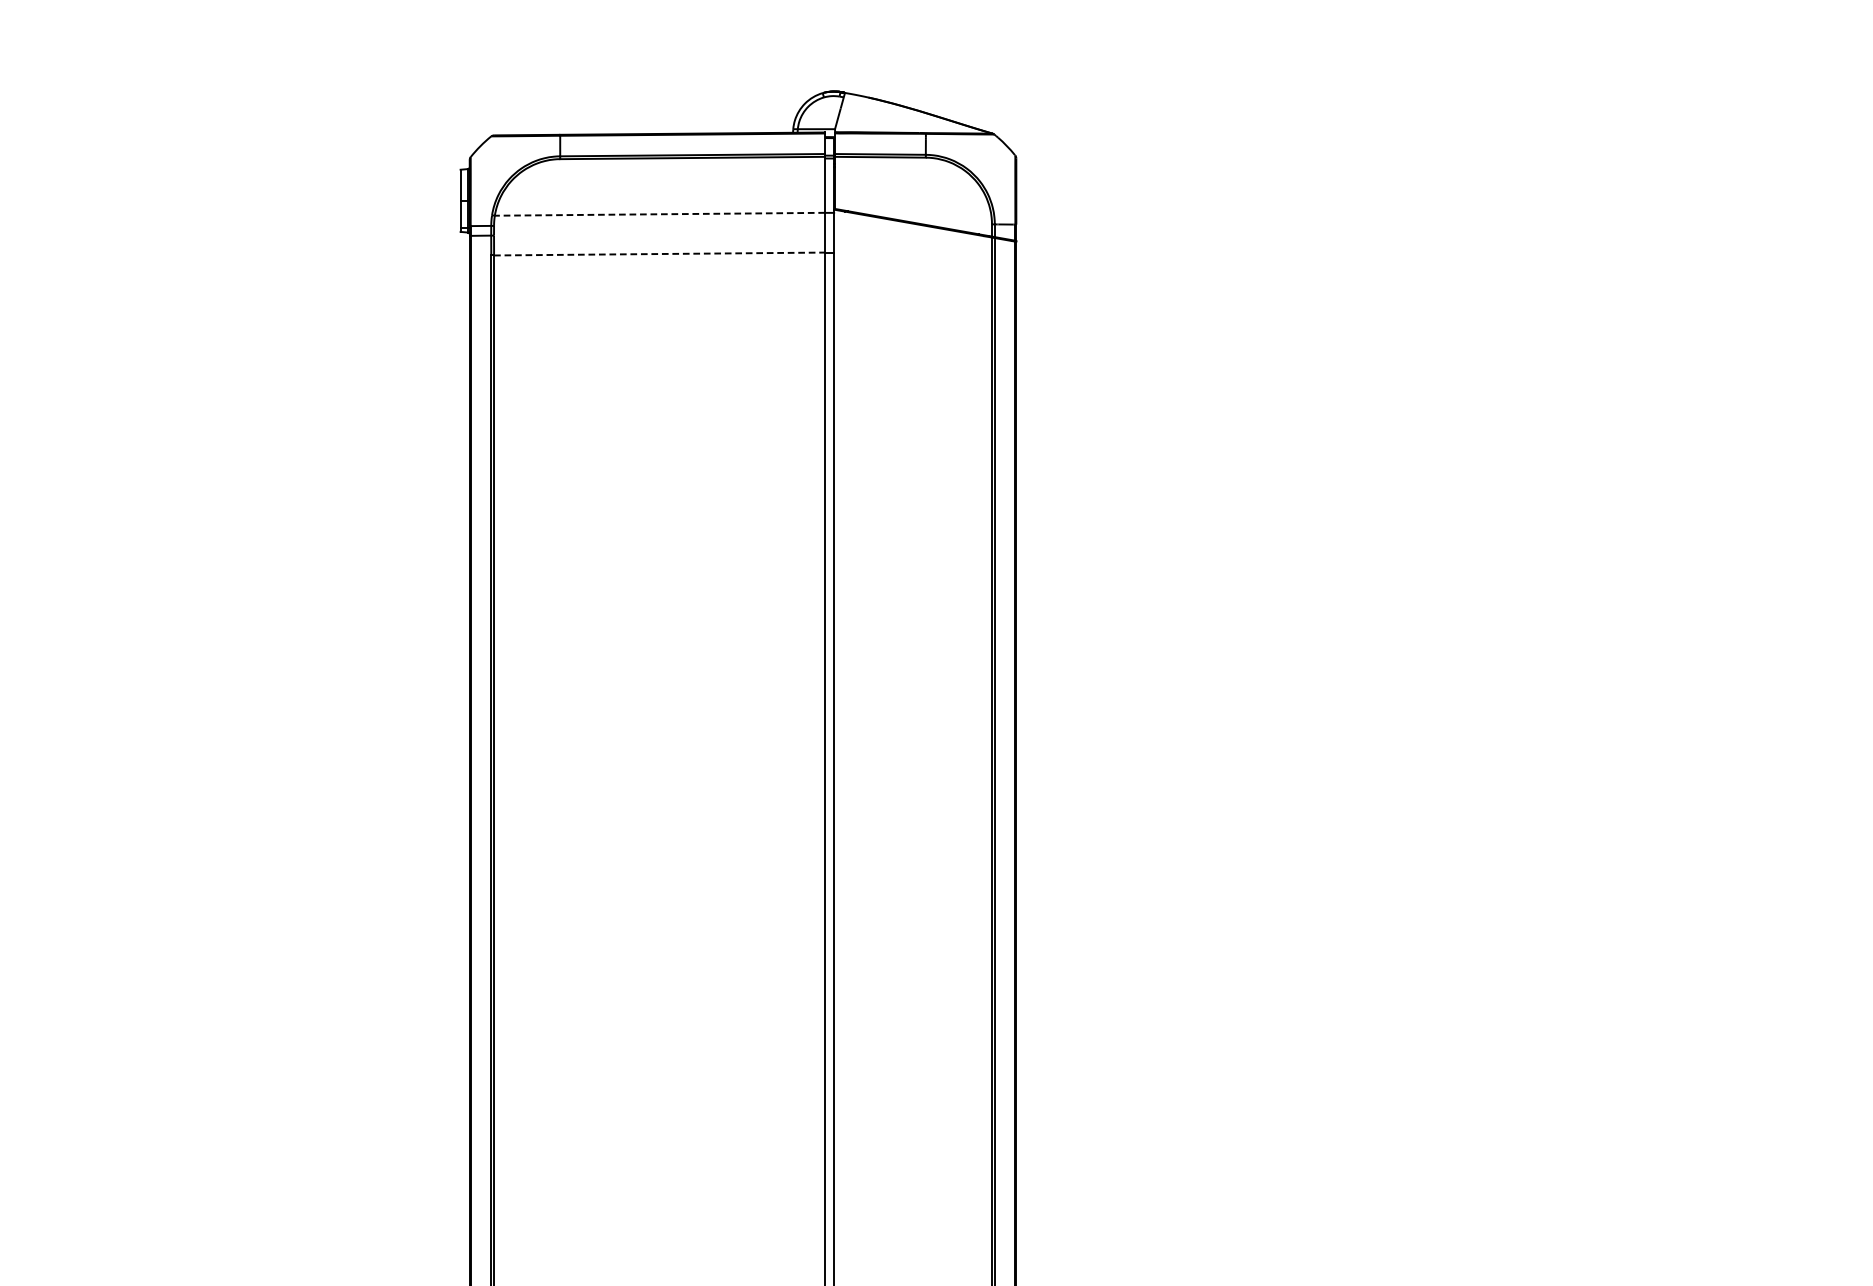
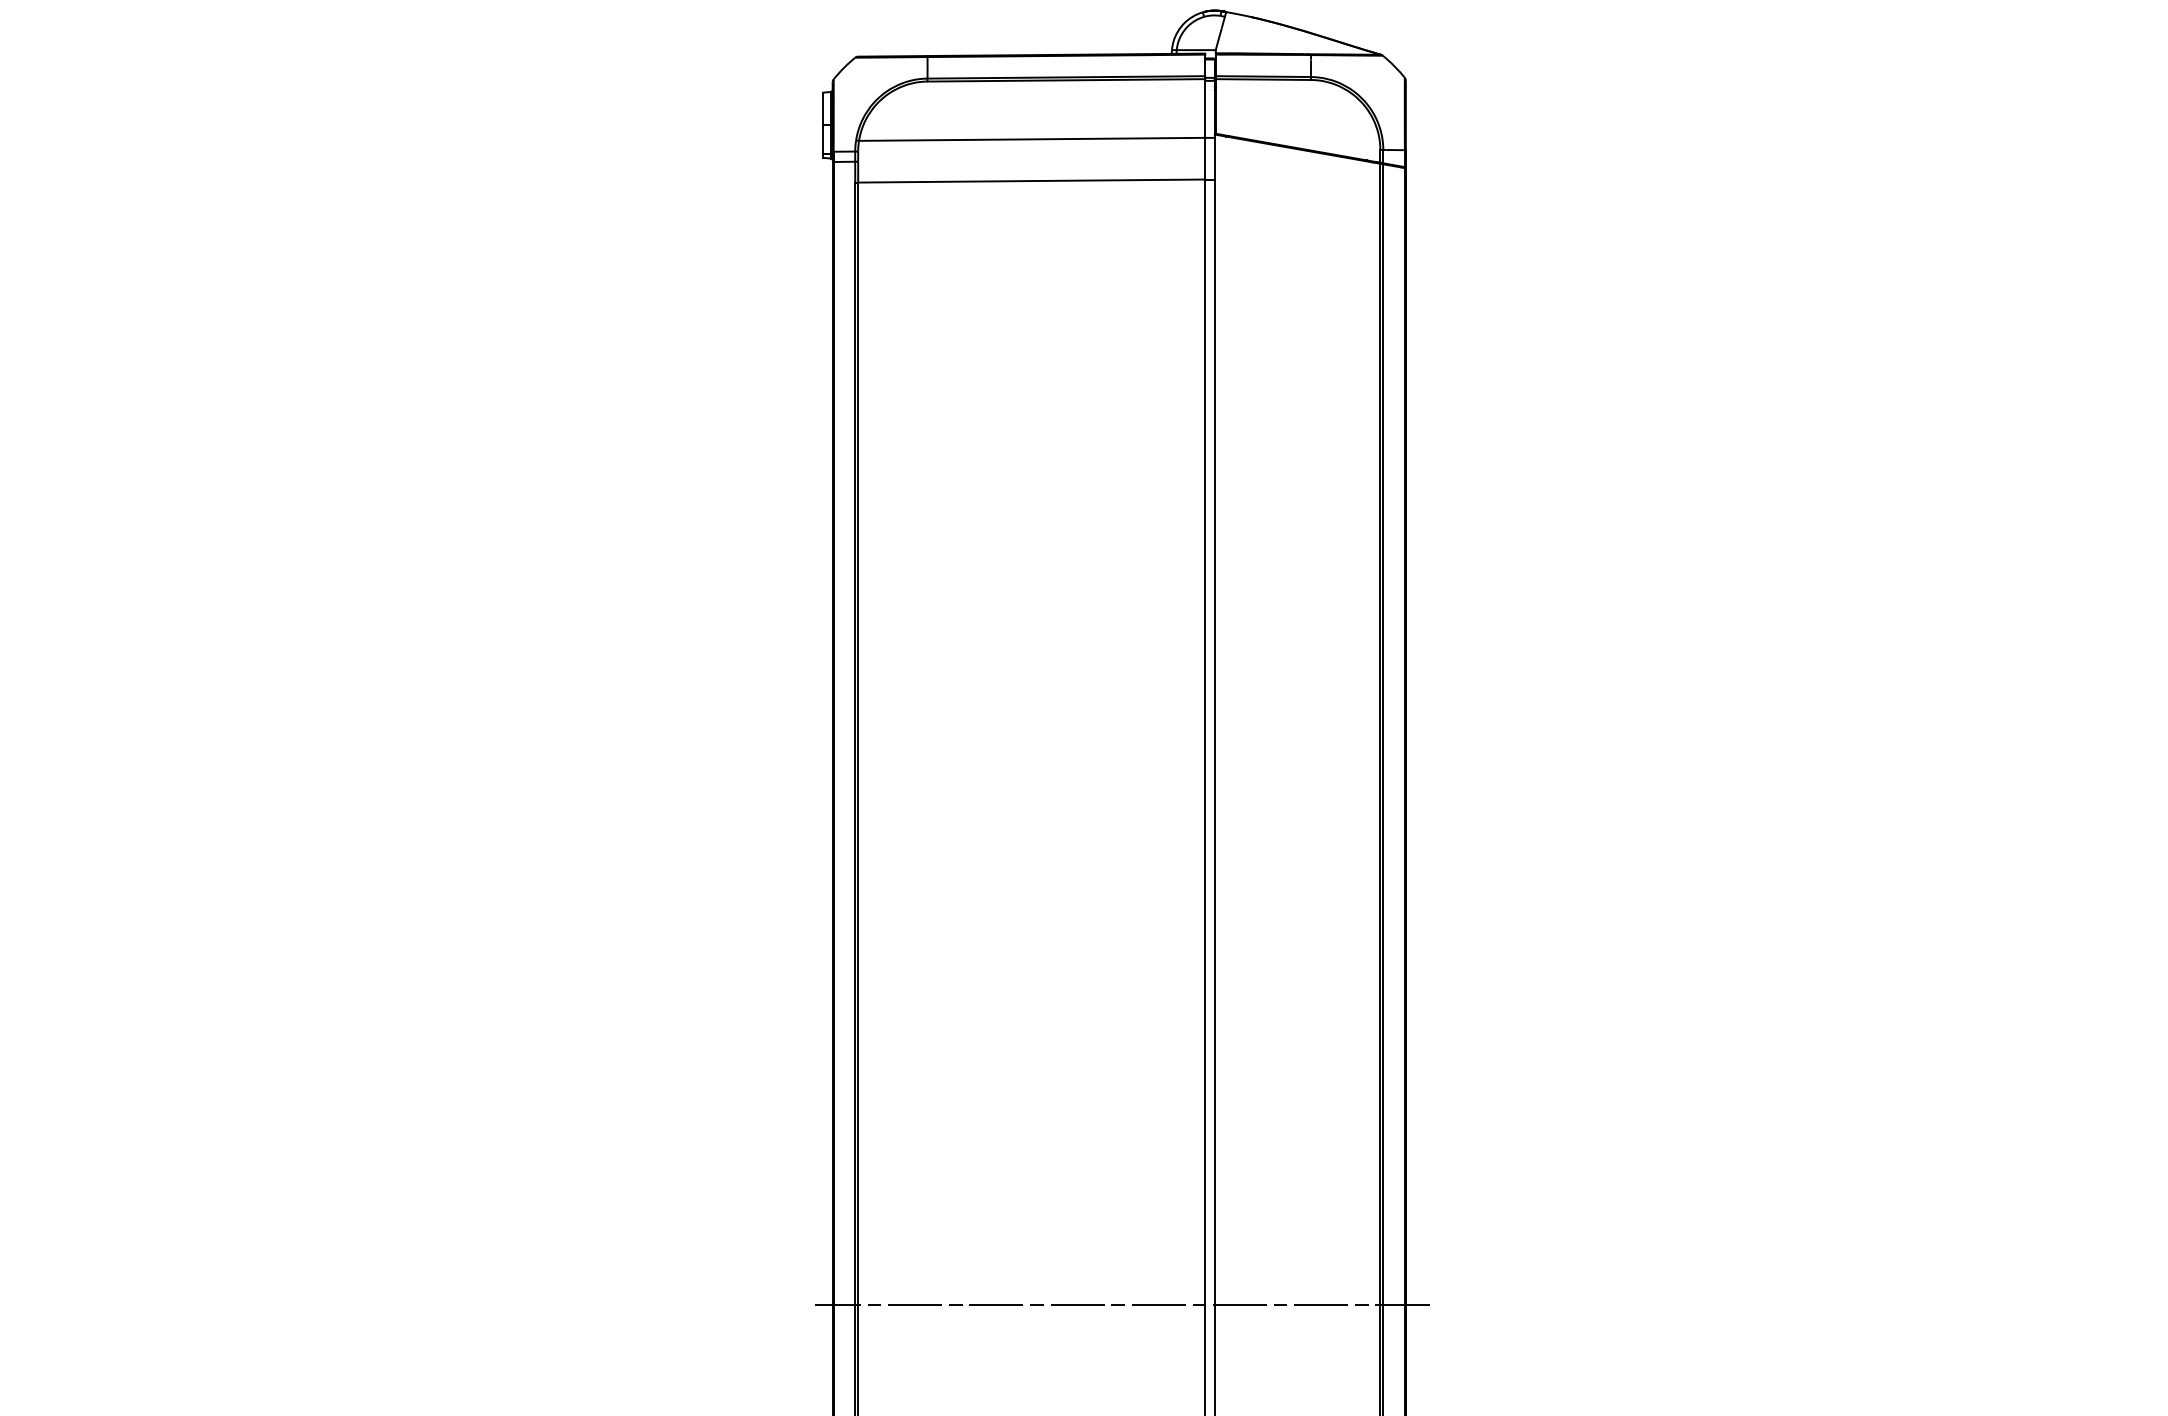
line: (659, 214) -> (1031, 139), dashed -> solid
line: (659, 254) -> (1031, 181), dashed -> solid

